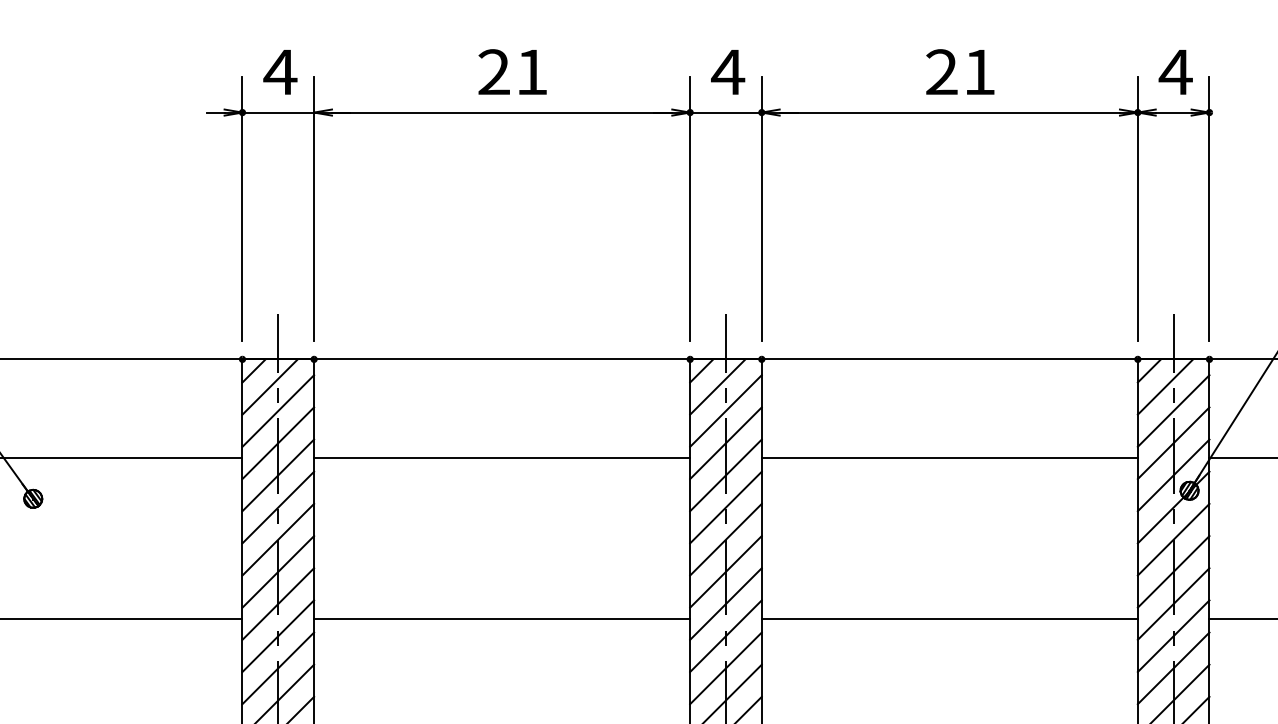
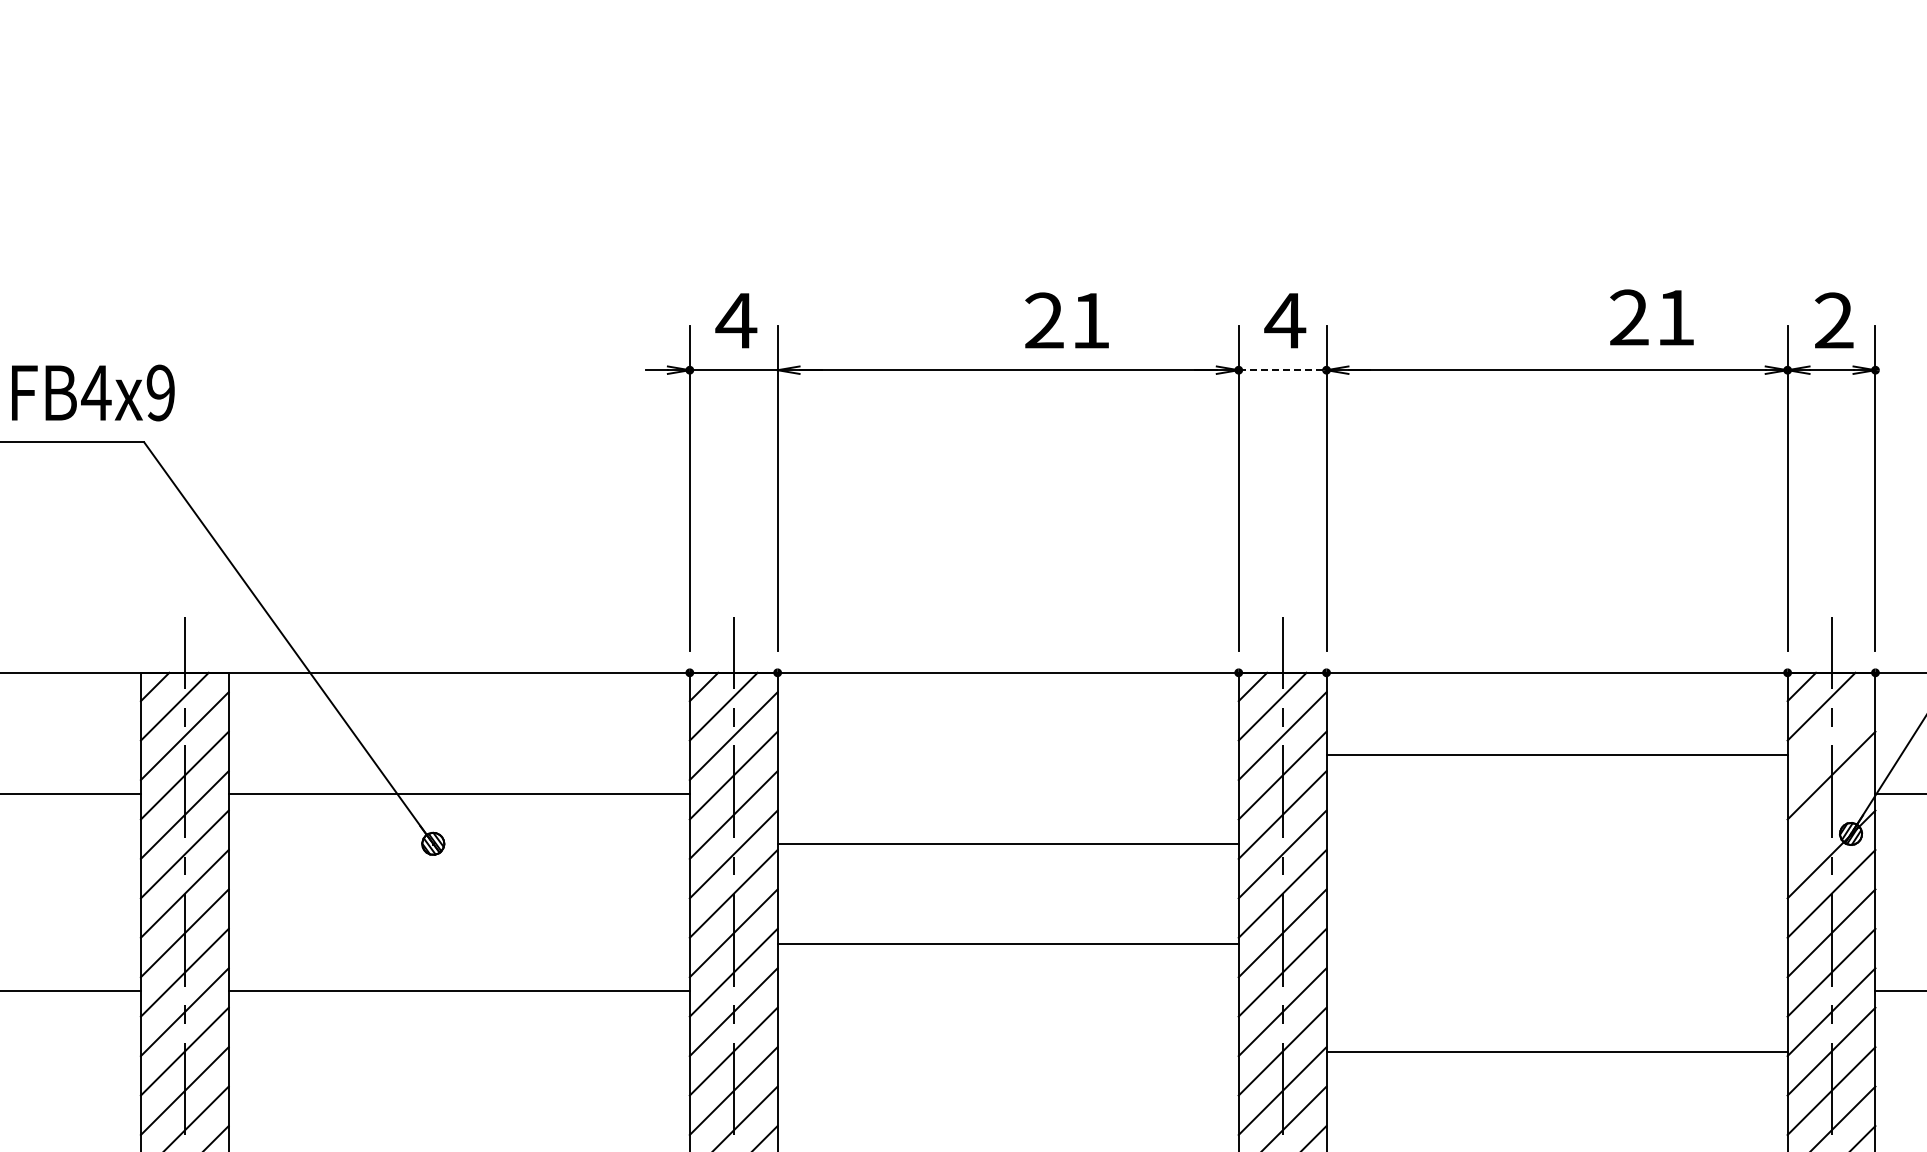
text: (512, 72) -> (1066, 320), moved
text: (959, 72) -> (1651, 317), moved
text: (1176, 72) -> (1834, 320), 4 -> 2
line: (725, 112) -> (1282, 370), solid -> dashed
line: (1173, 411) -> (1831, 736), removed
line: (501, 457) -> (1007, 843), moved
line: (949, 457) -> (1556, 754), moved
line: (1173, 474) -> (1831, 814), removed
line: (501, 619) -> (1007, 944), moved
line: (949, 619) -> (1556, 1052), moved

